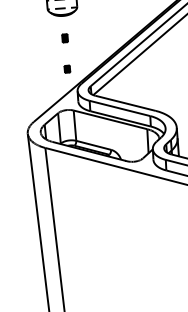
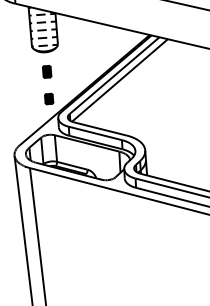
part: (65, 37) -> (47, 71), size x1.67
part: (67, 68) -> (49, 98), size x1.67

